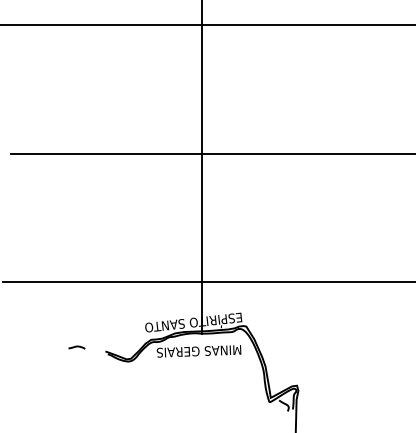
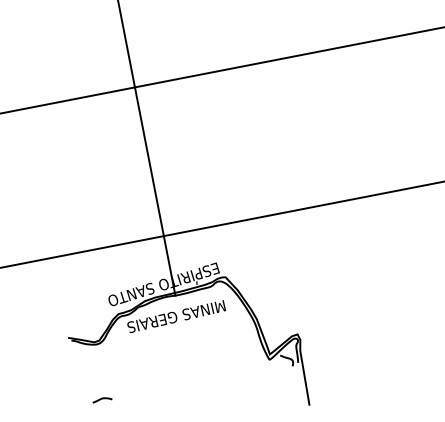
curve: (76, 347) -> (101, 399), moved

